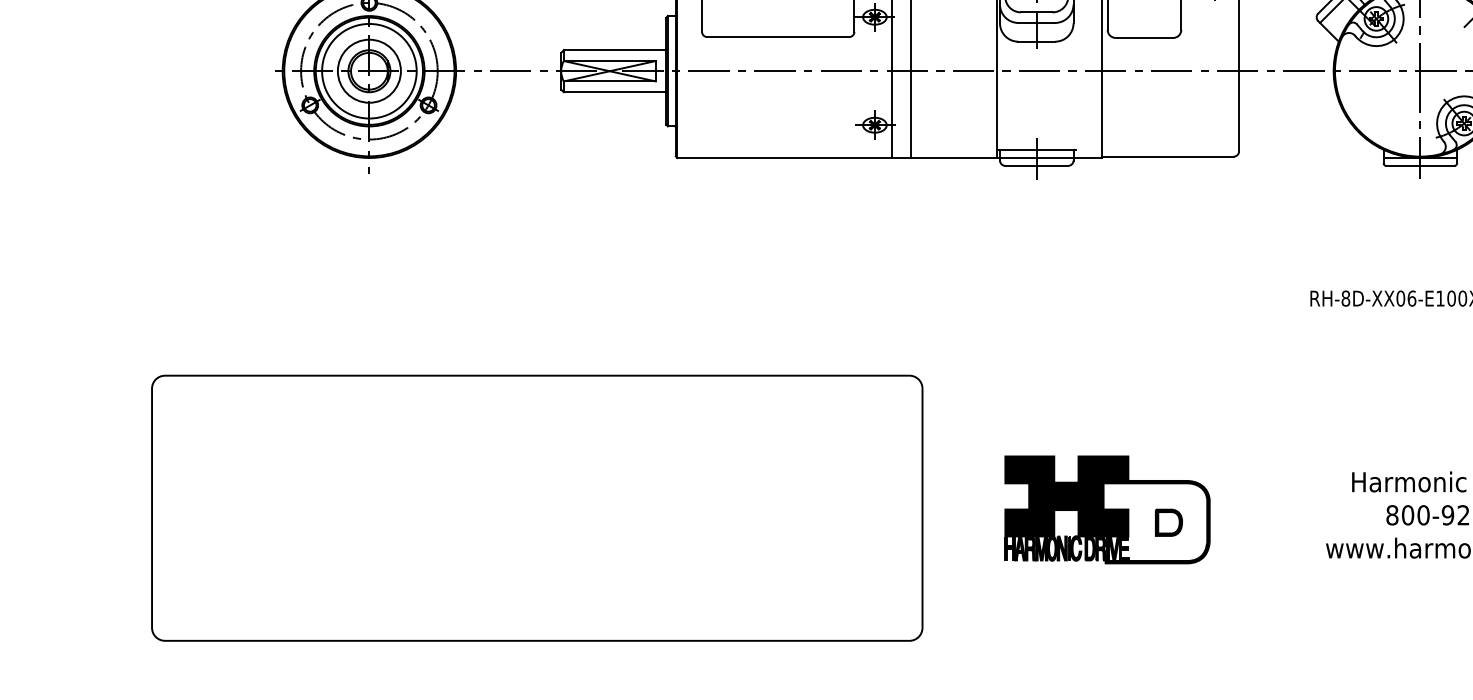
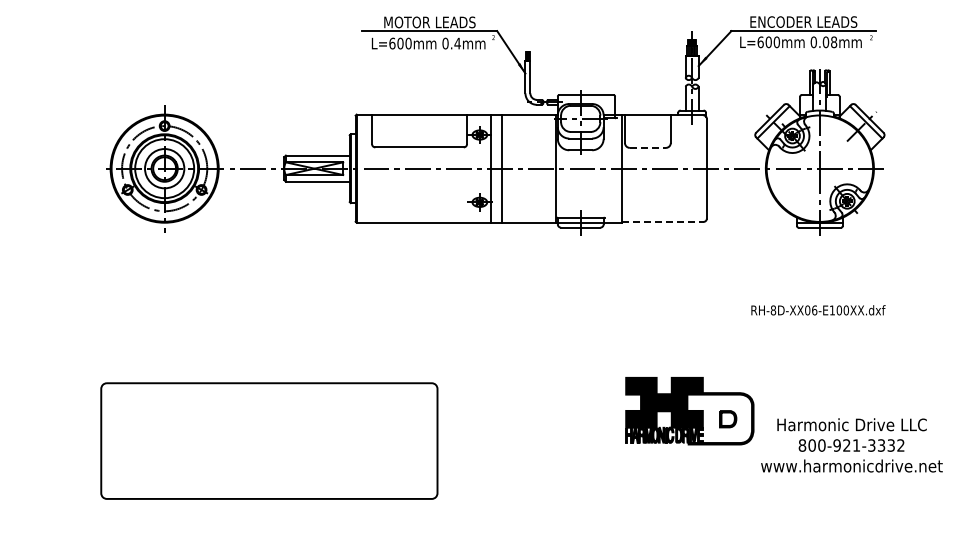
line: (1145, 37) -> (648, 147), solid -> dashed
line: (1167, 155) -> (662, 221), solid -> dashed
part: (537, 507) -> (269, 440), size x0.7
part: (1106, 510) -> (689, 411), moved

